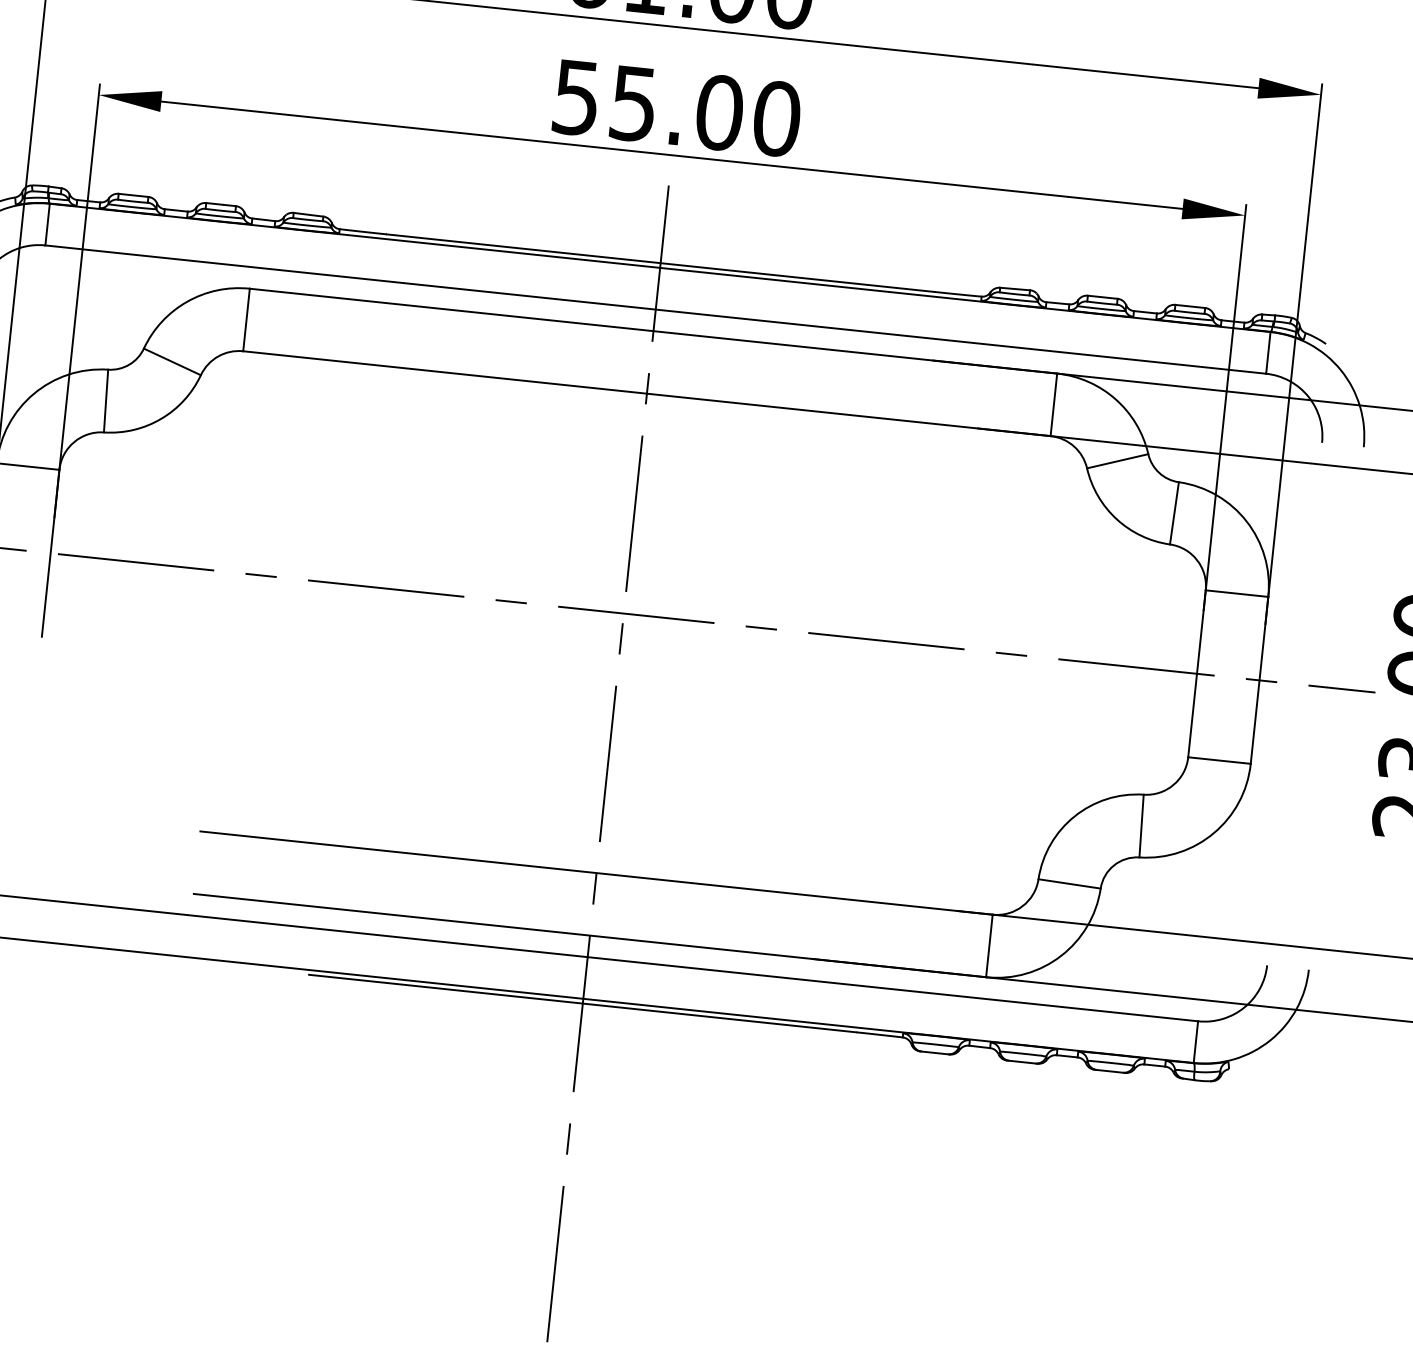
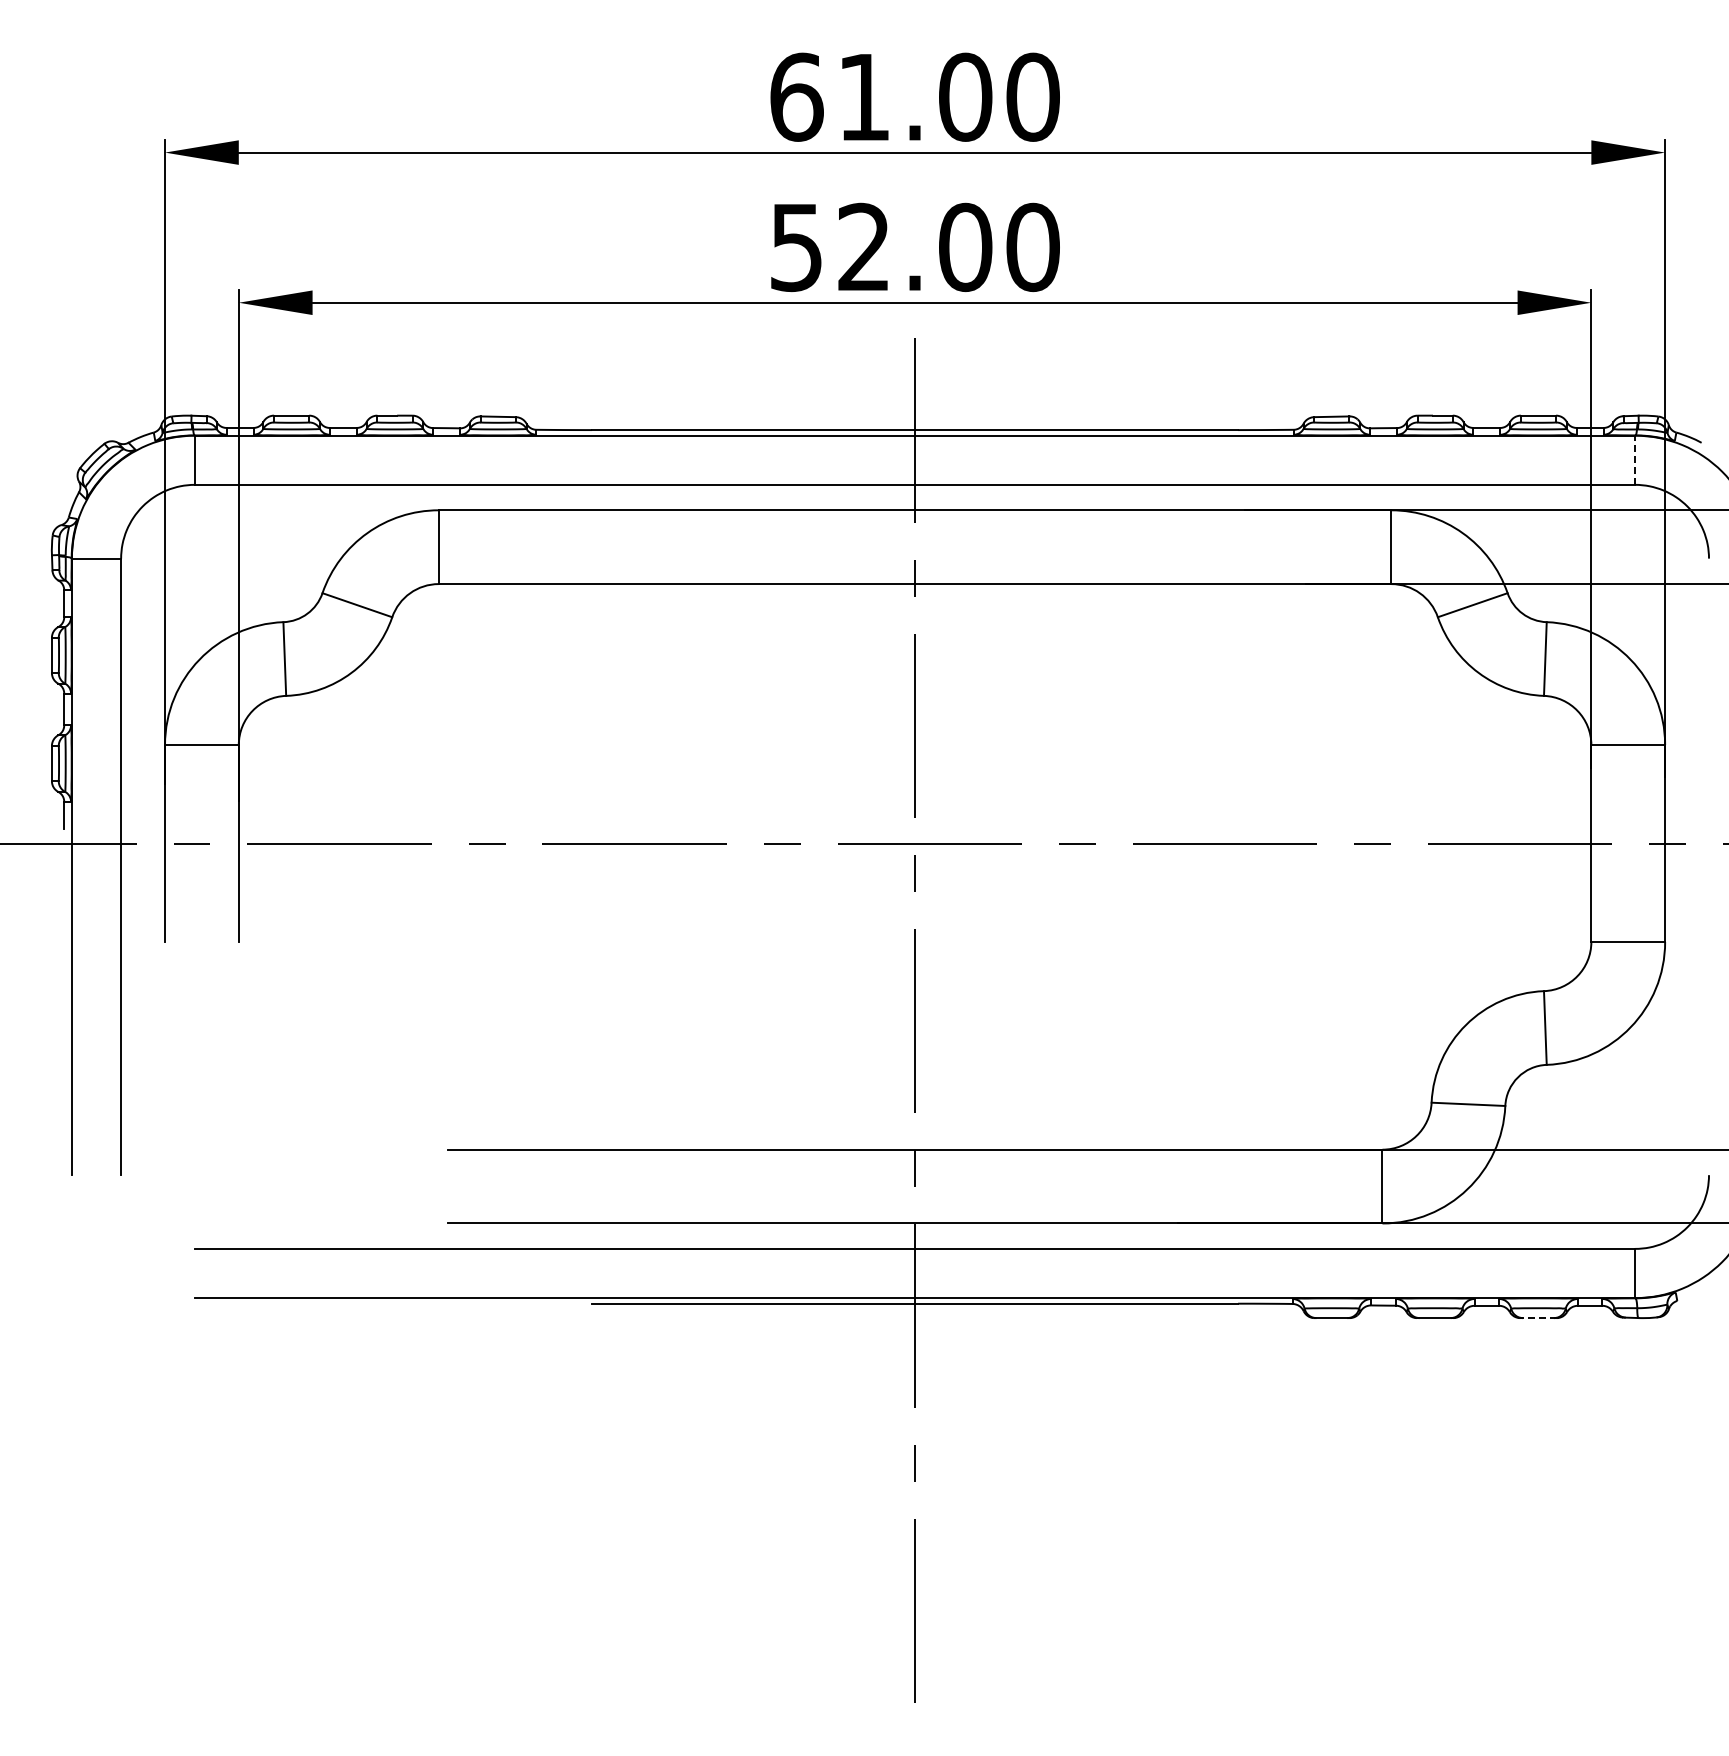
text: (633, 103) -> (863, 247), 55.00 -> 52.00
line: (1268, 353) -> (1635, 460), solid -> dashed
line: (1109, 1071) -> (1538, 1318), solid -> dashed

